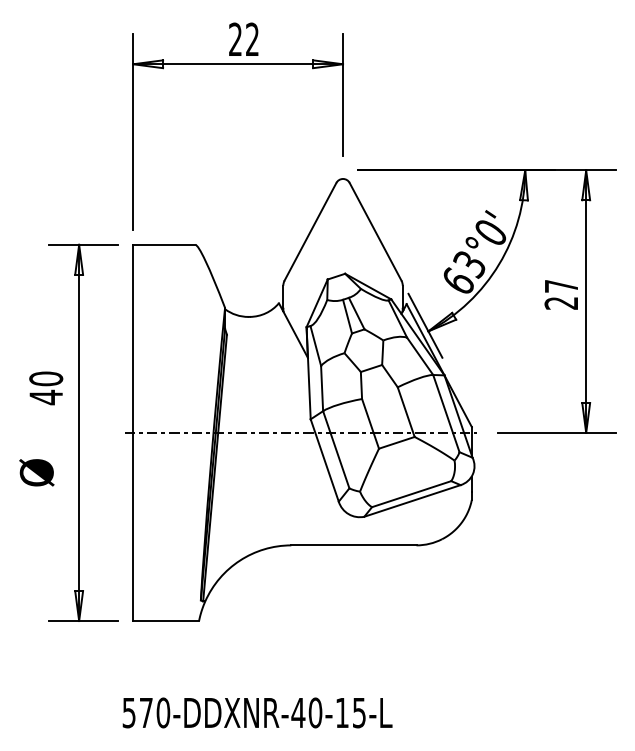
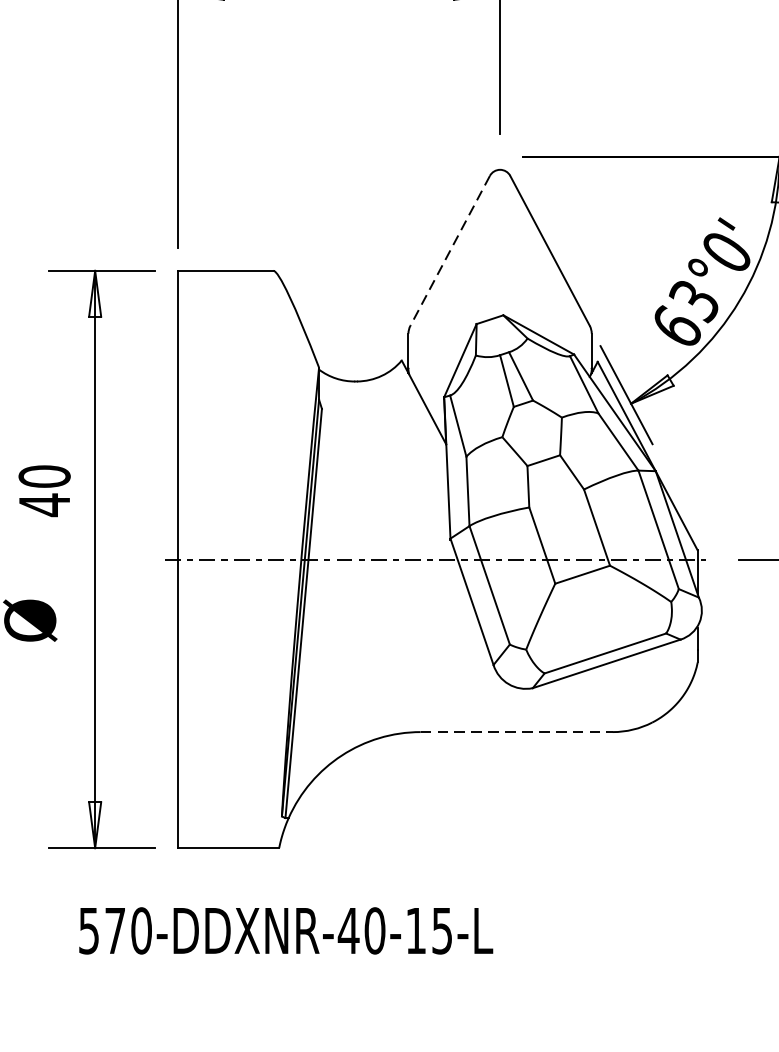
line: (310, 232) -> (450, 251), solid -> dashed
line: (353, 545) -> (516, 732), solid -> dashed
text: (257, 712) -> (285, 930), moved

